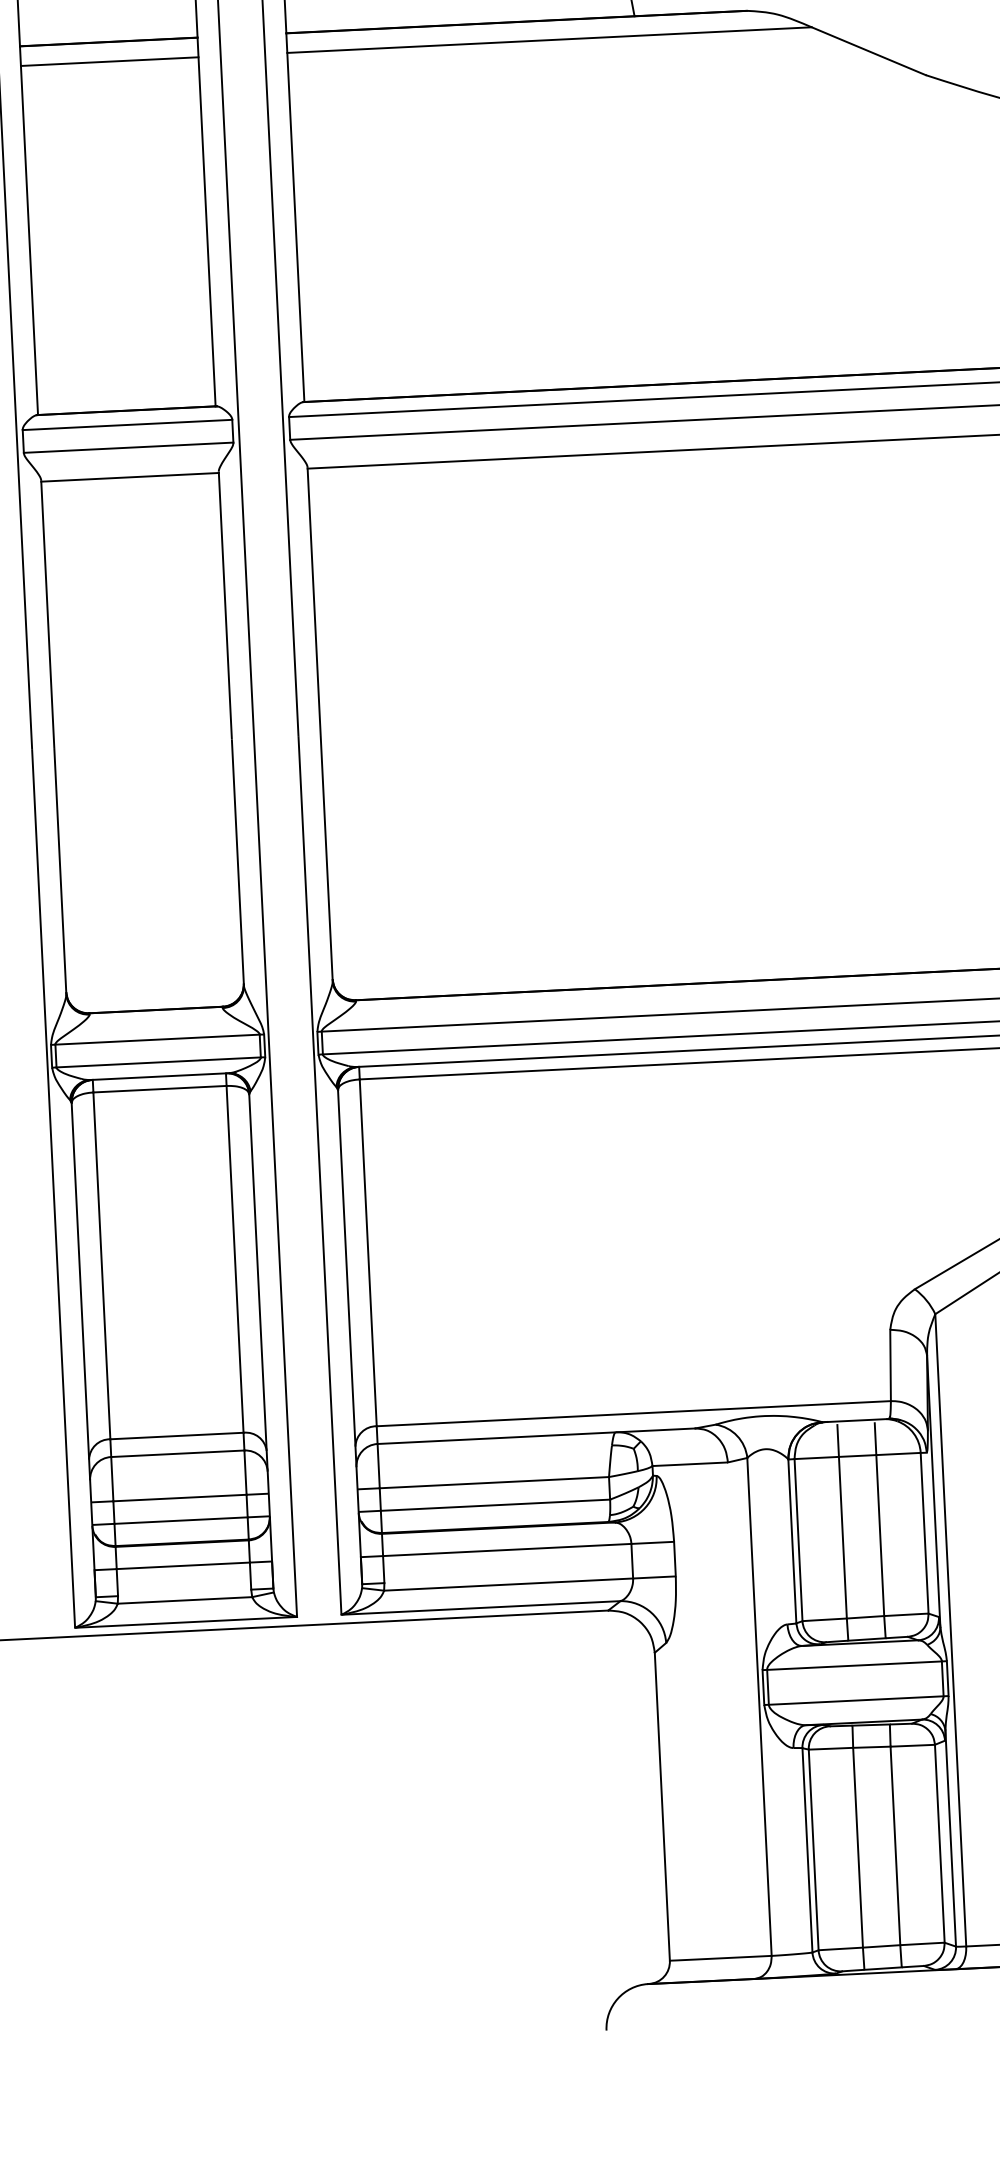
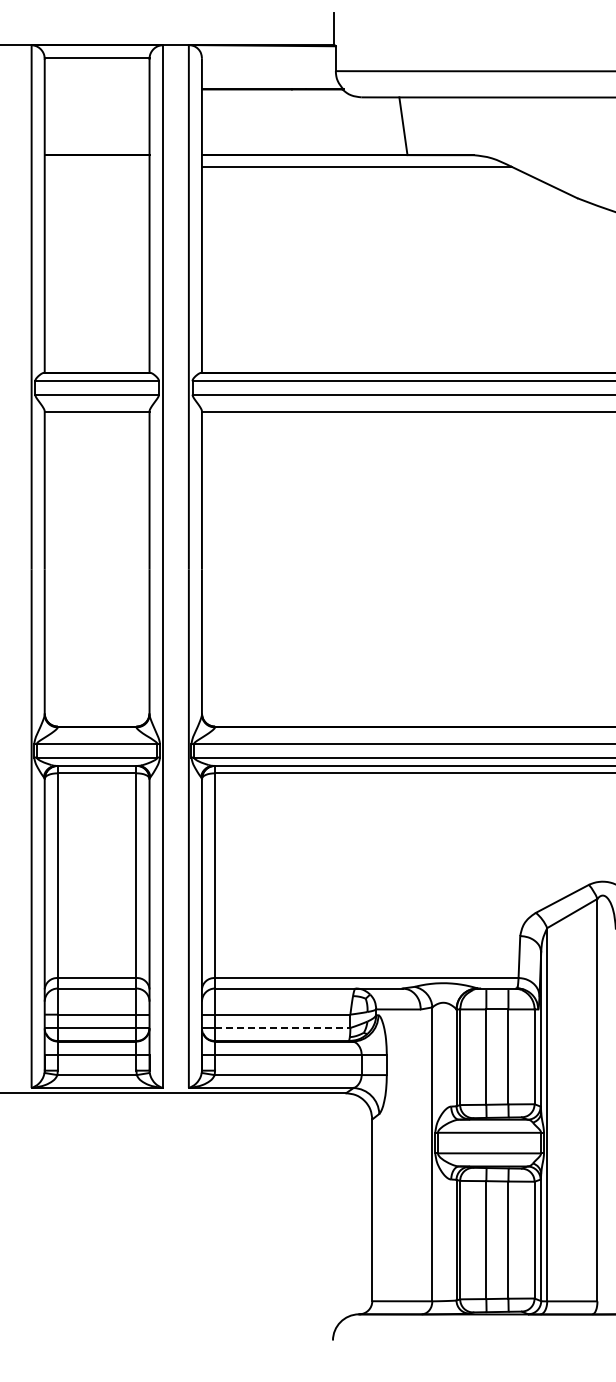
line: (108, 61) -> (96, 166), removed
line: (495, 1504) -> (282, 1027), solid -> dashed

